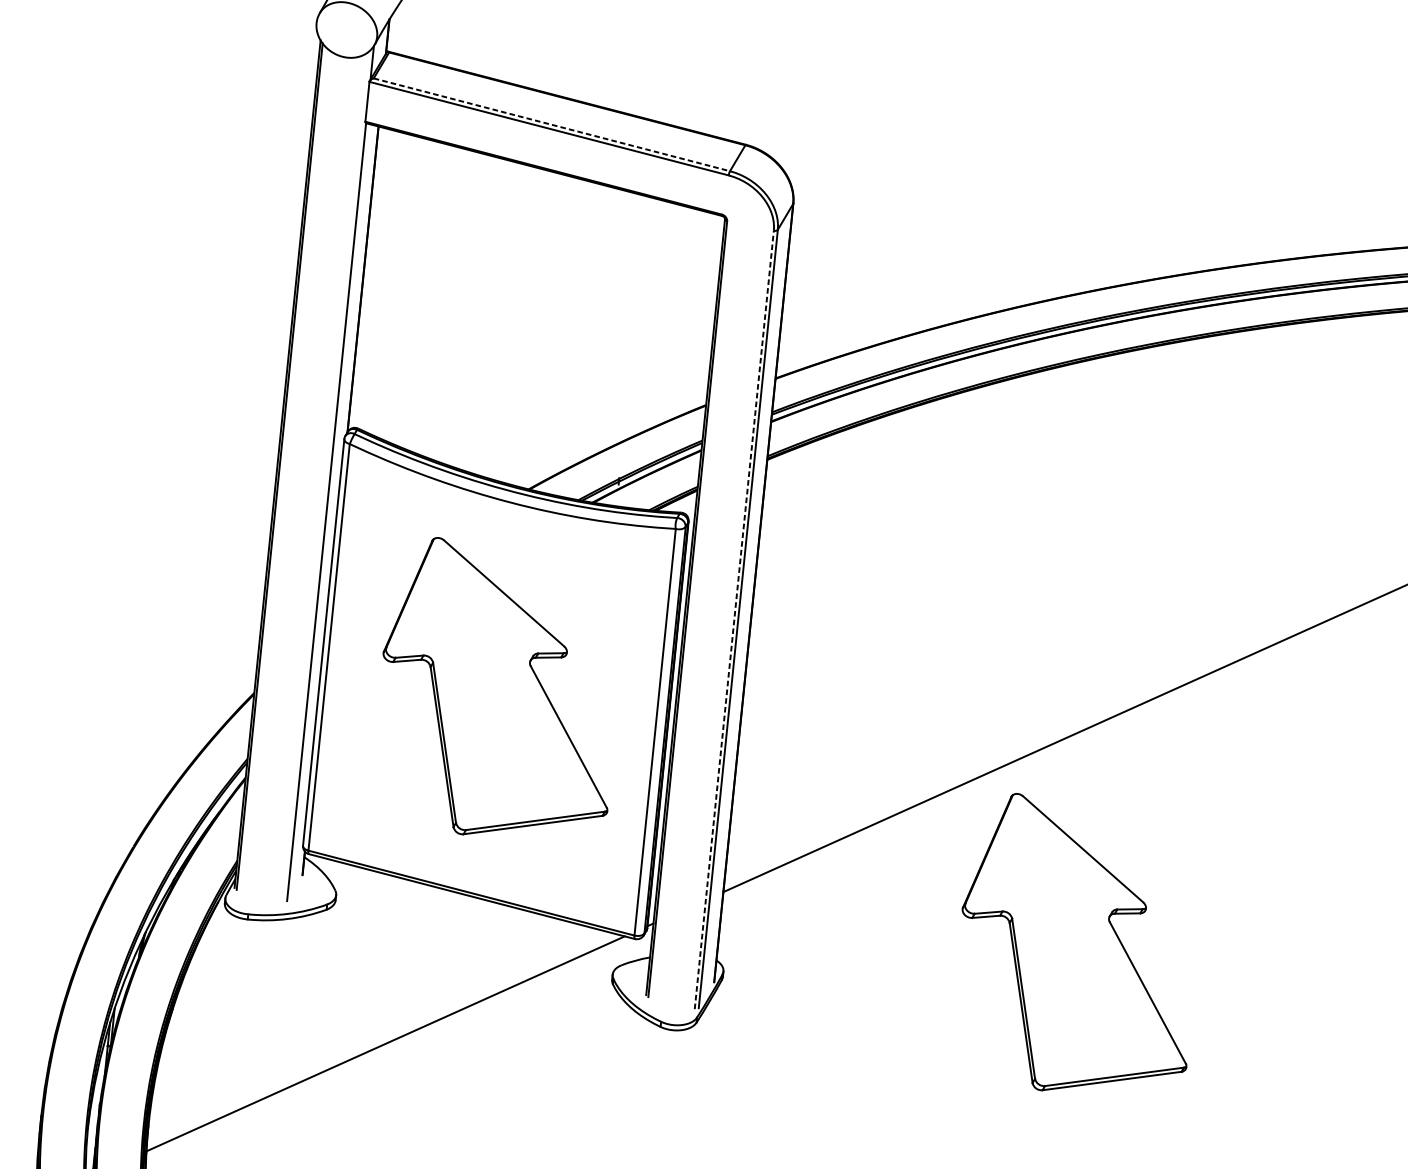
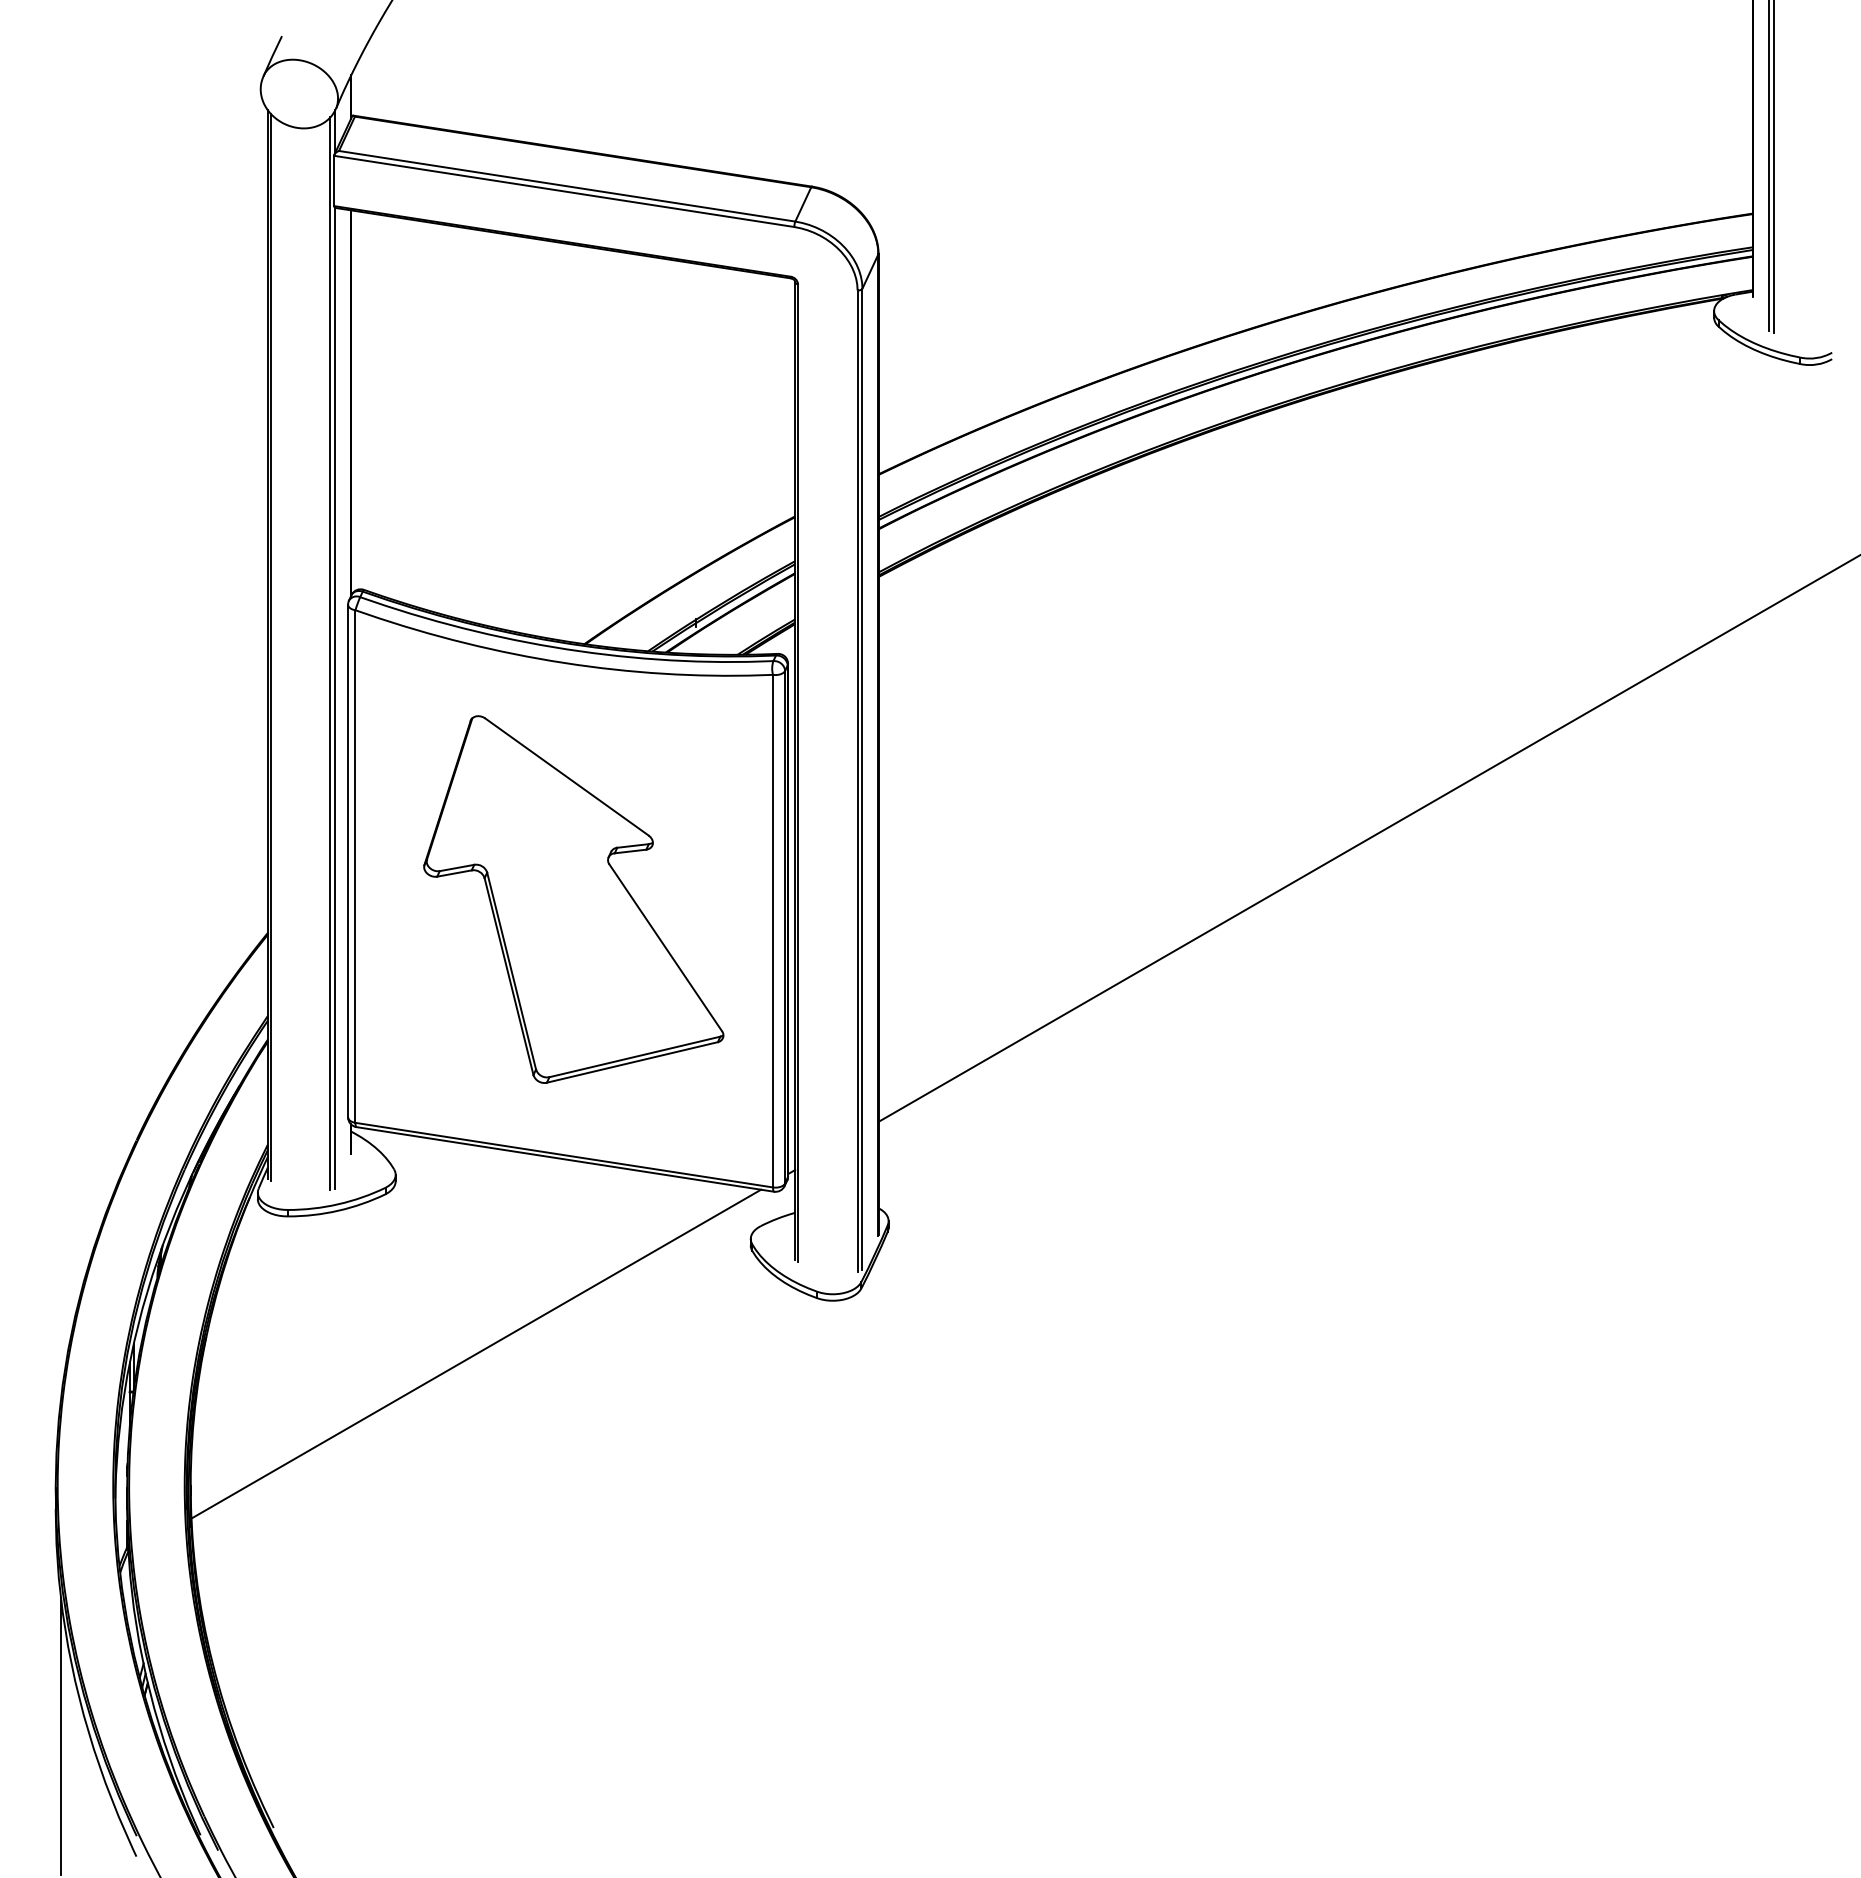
line: (552, 125) -> (567, 186), dashed -> solid
line: (326, 476) -> (330, 653), added
line: (734, 619) -> (857, 780), dashed -> solid
part: (1078, 947) -> (1328, 1145), removed

